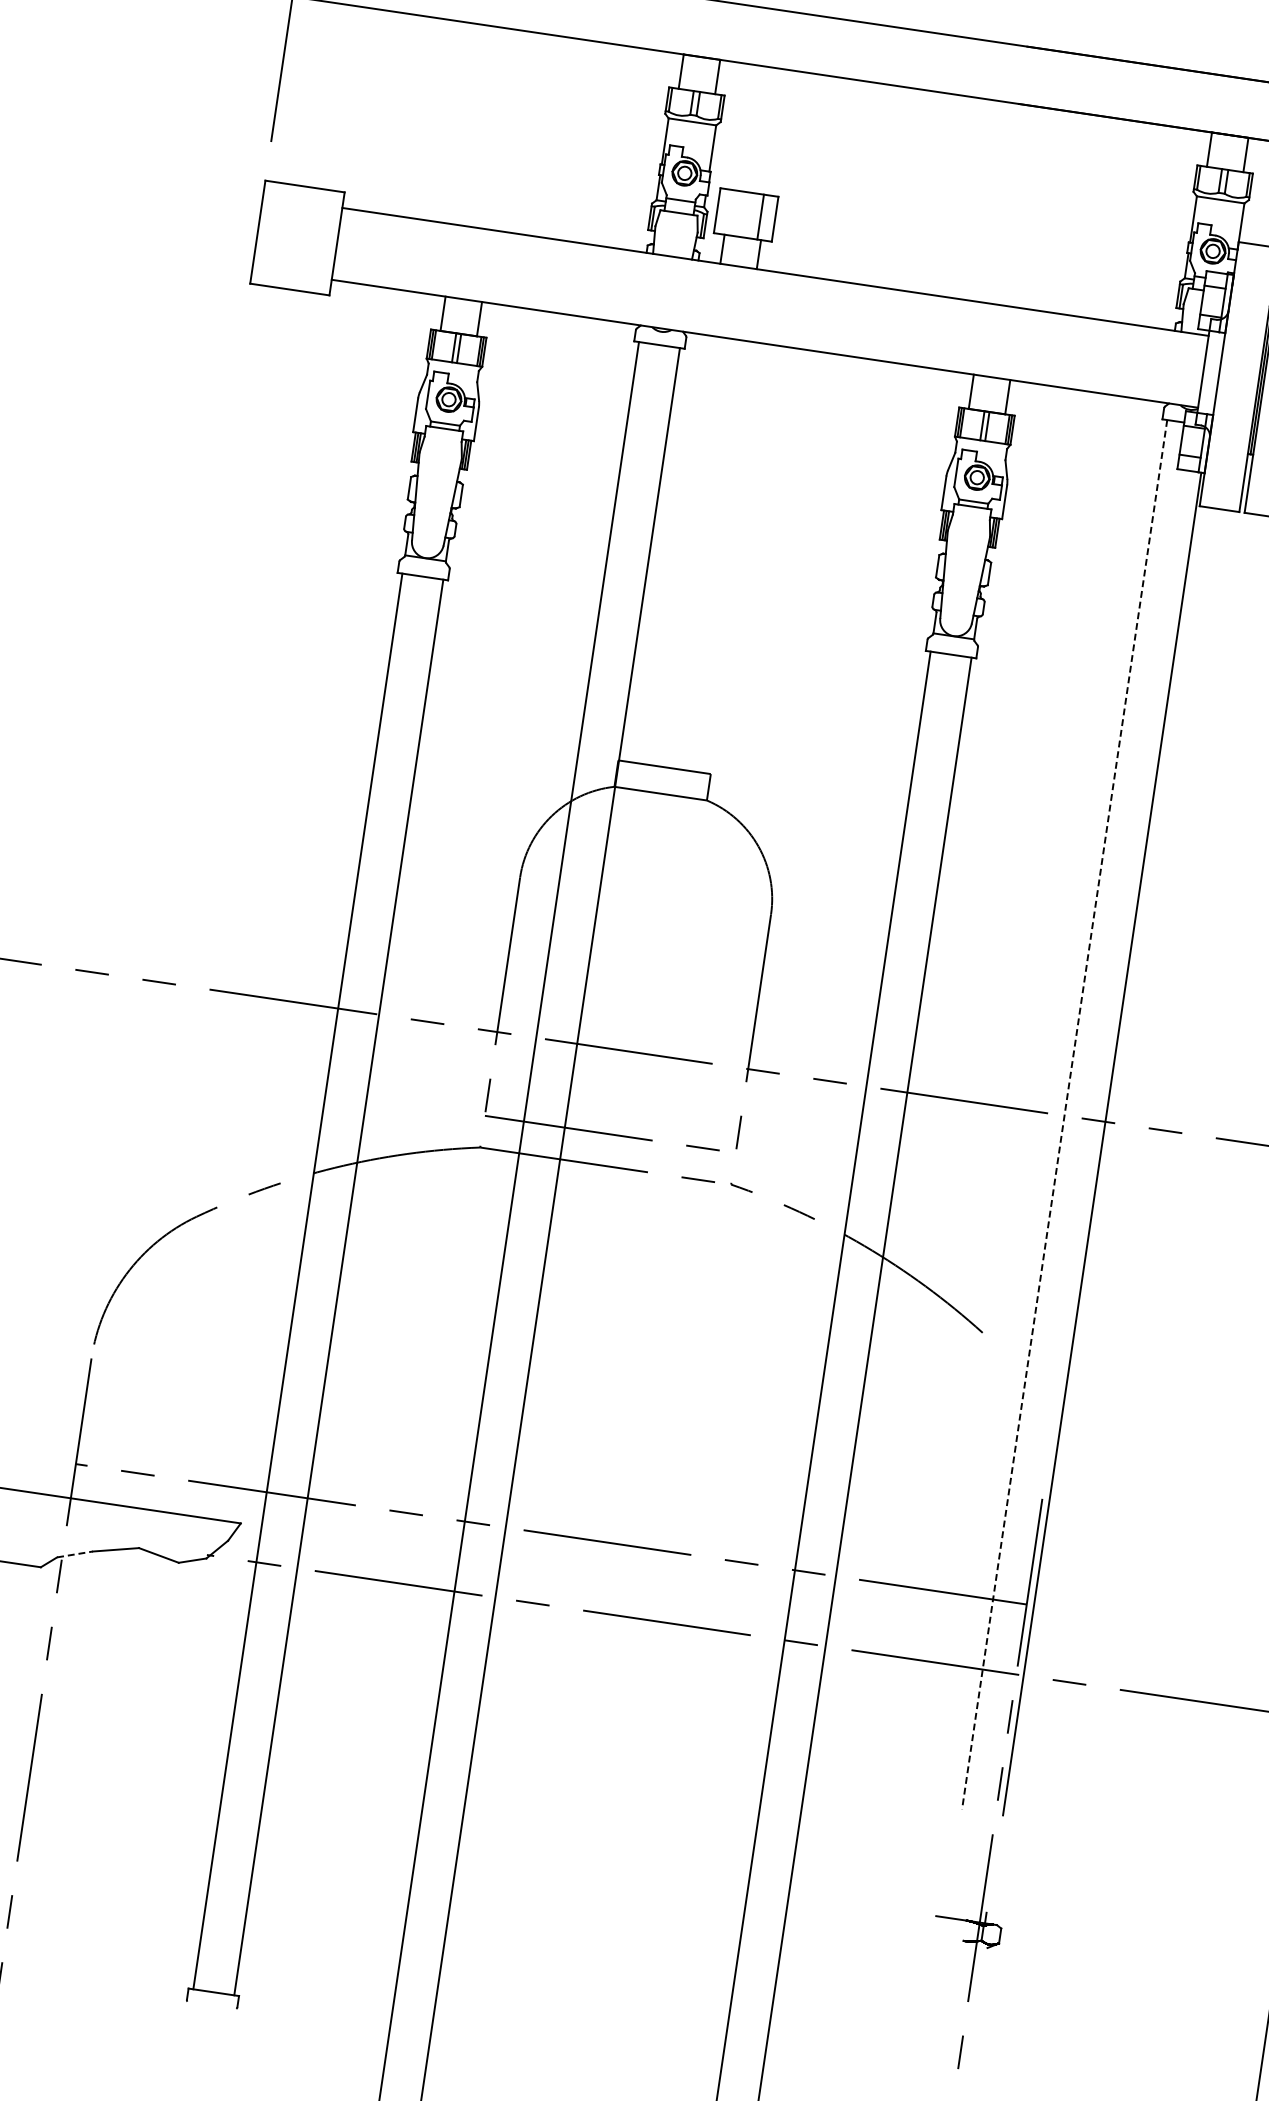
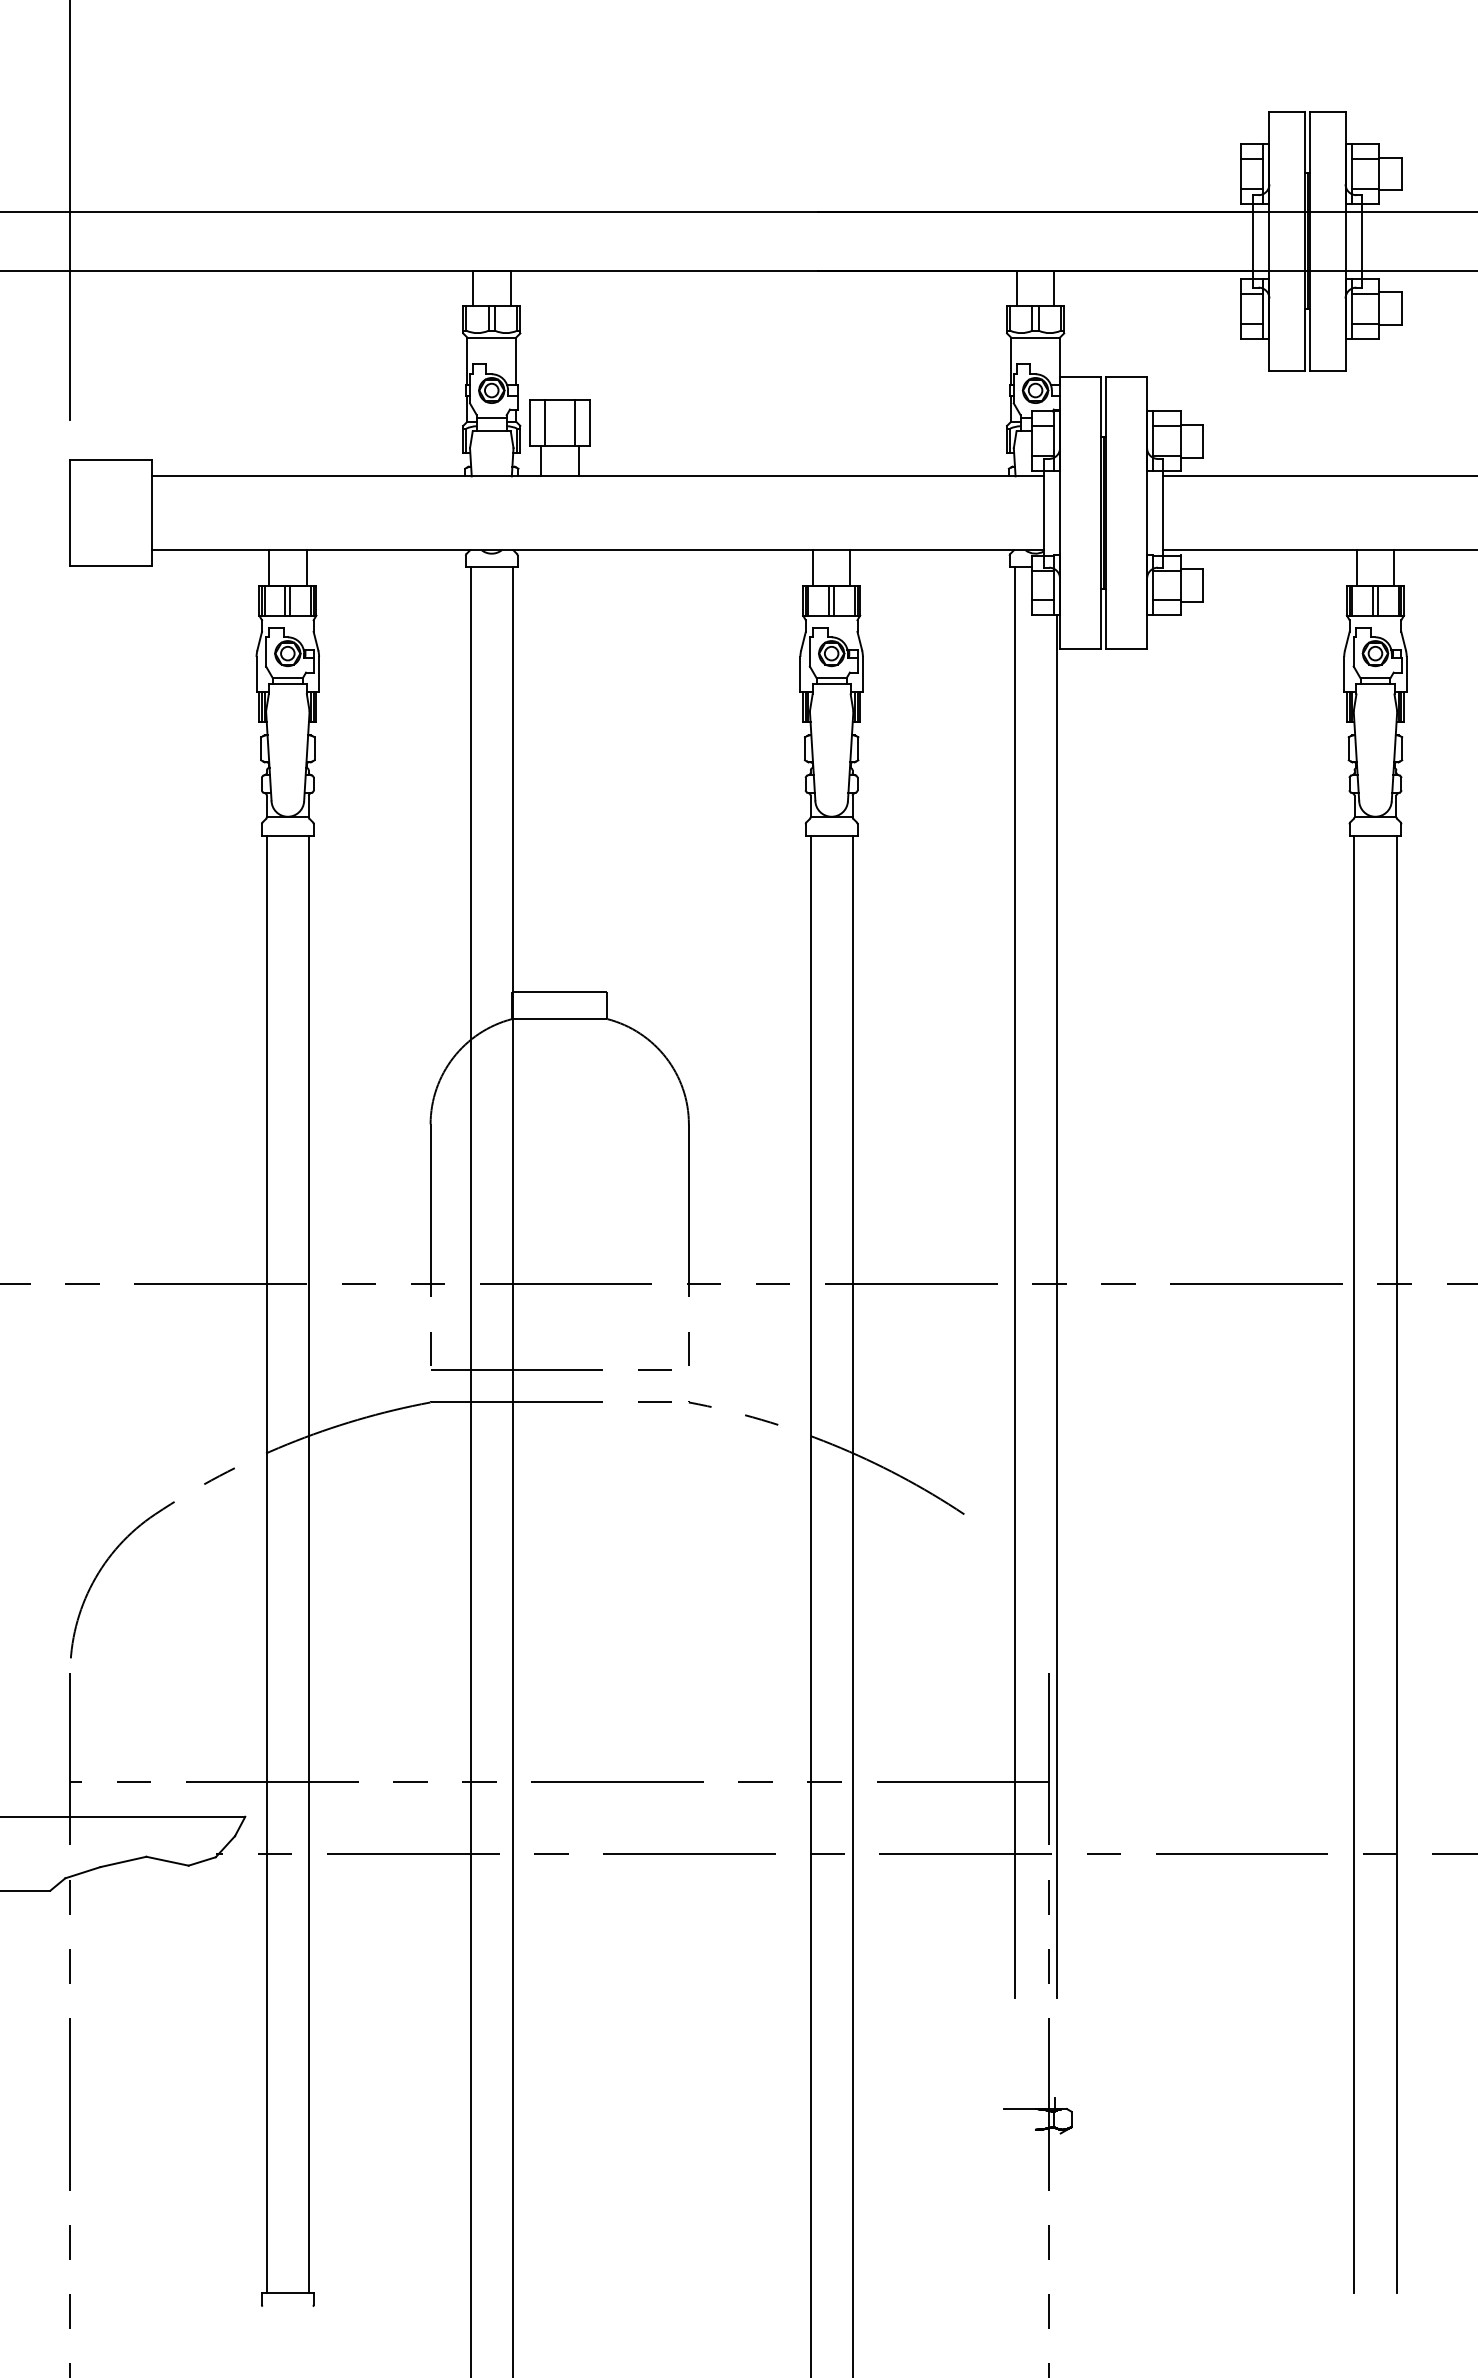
line: (731, 212) -> (544, 423), added
line: (1064, 1114) -> (1014, 1282), dashed -> solid
line: (75, 1554) -> (83, 1872), dashed -> solid

